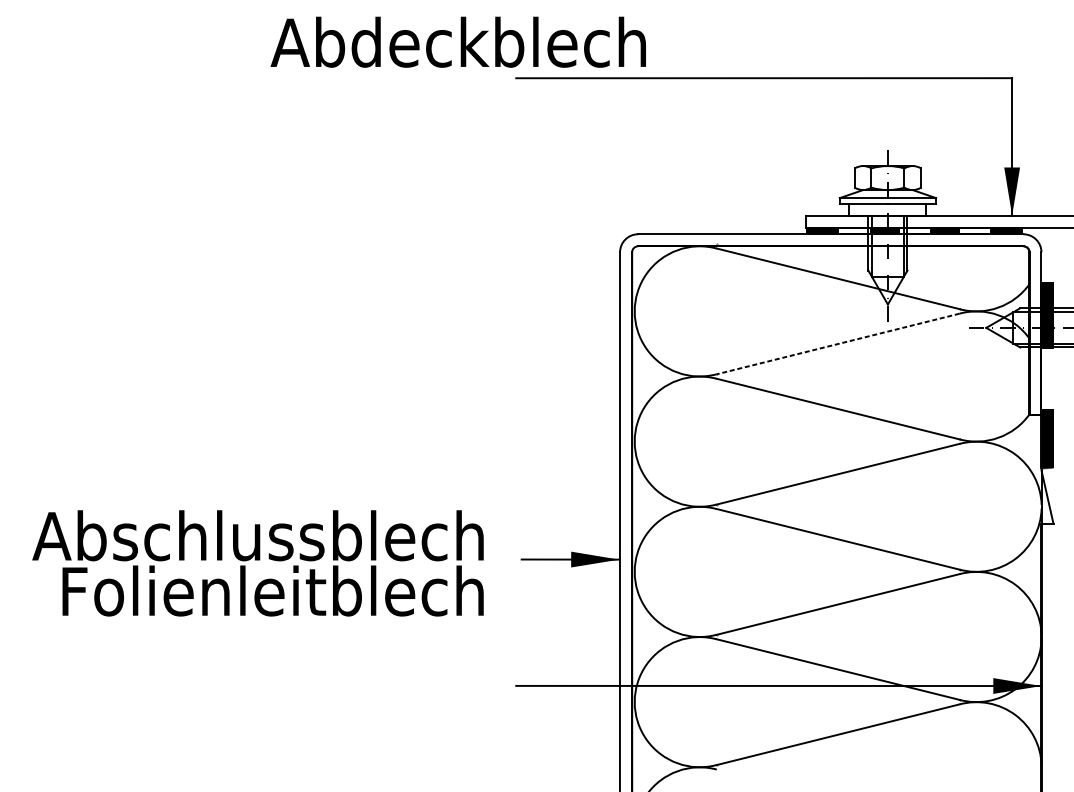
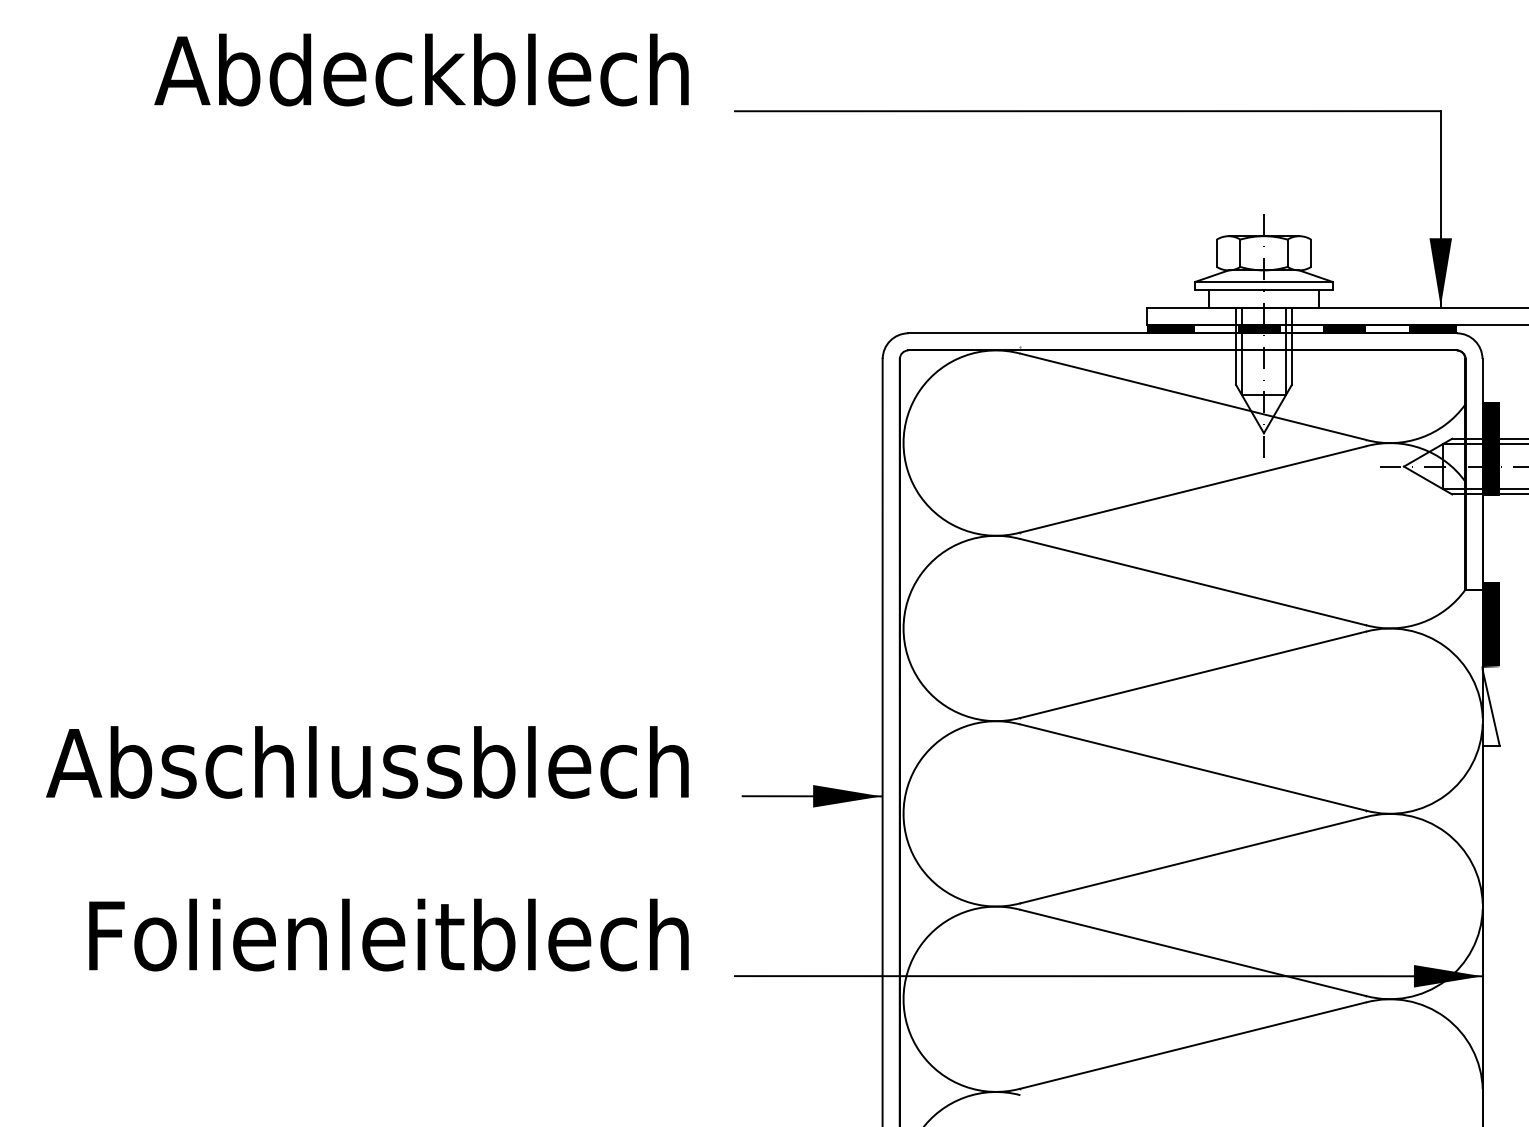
text: (458, 41) -> (421, 69), moved
line: (837, 344) -> (1192, 489), dashed -> solid
text: (272, 590) -> (388, 934), moved

